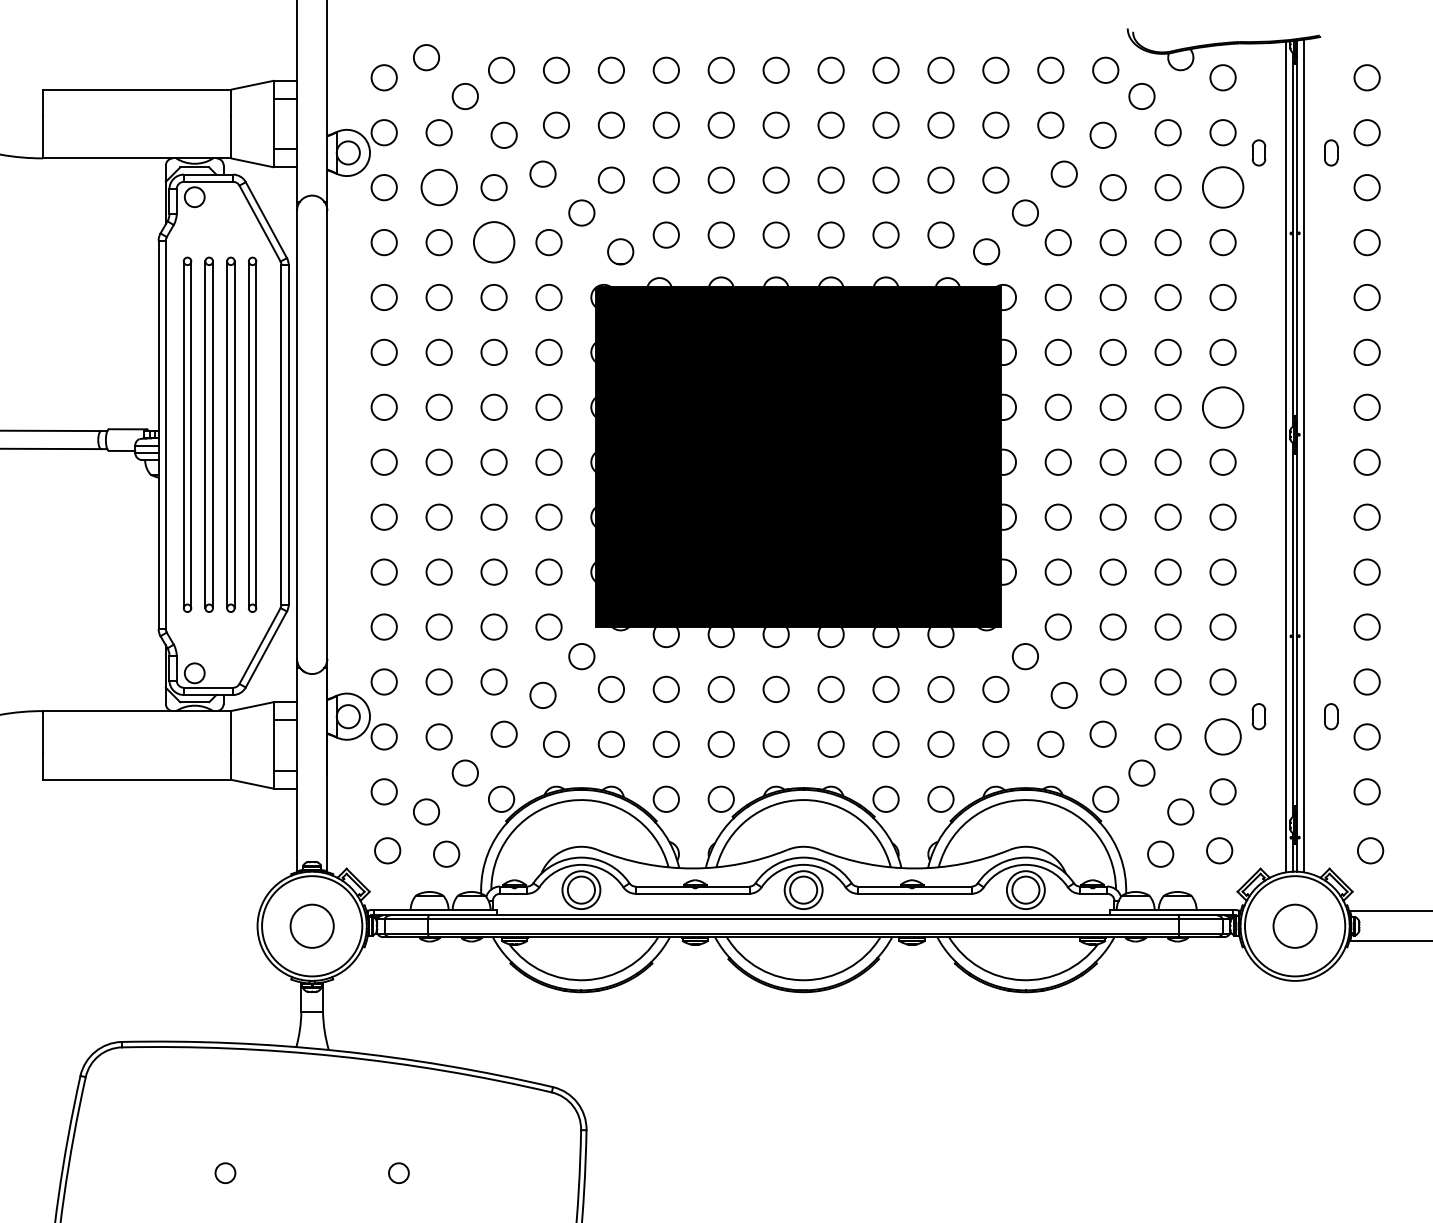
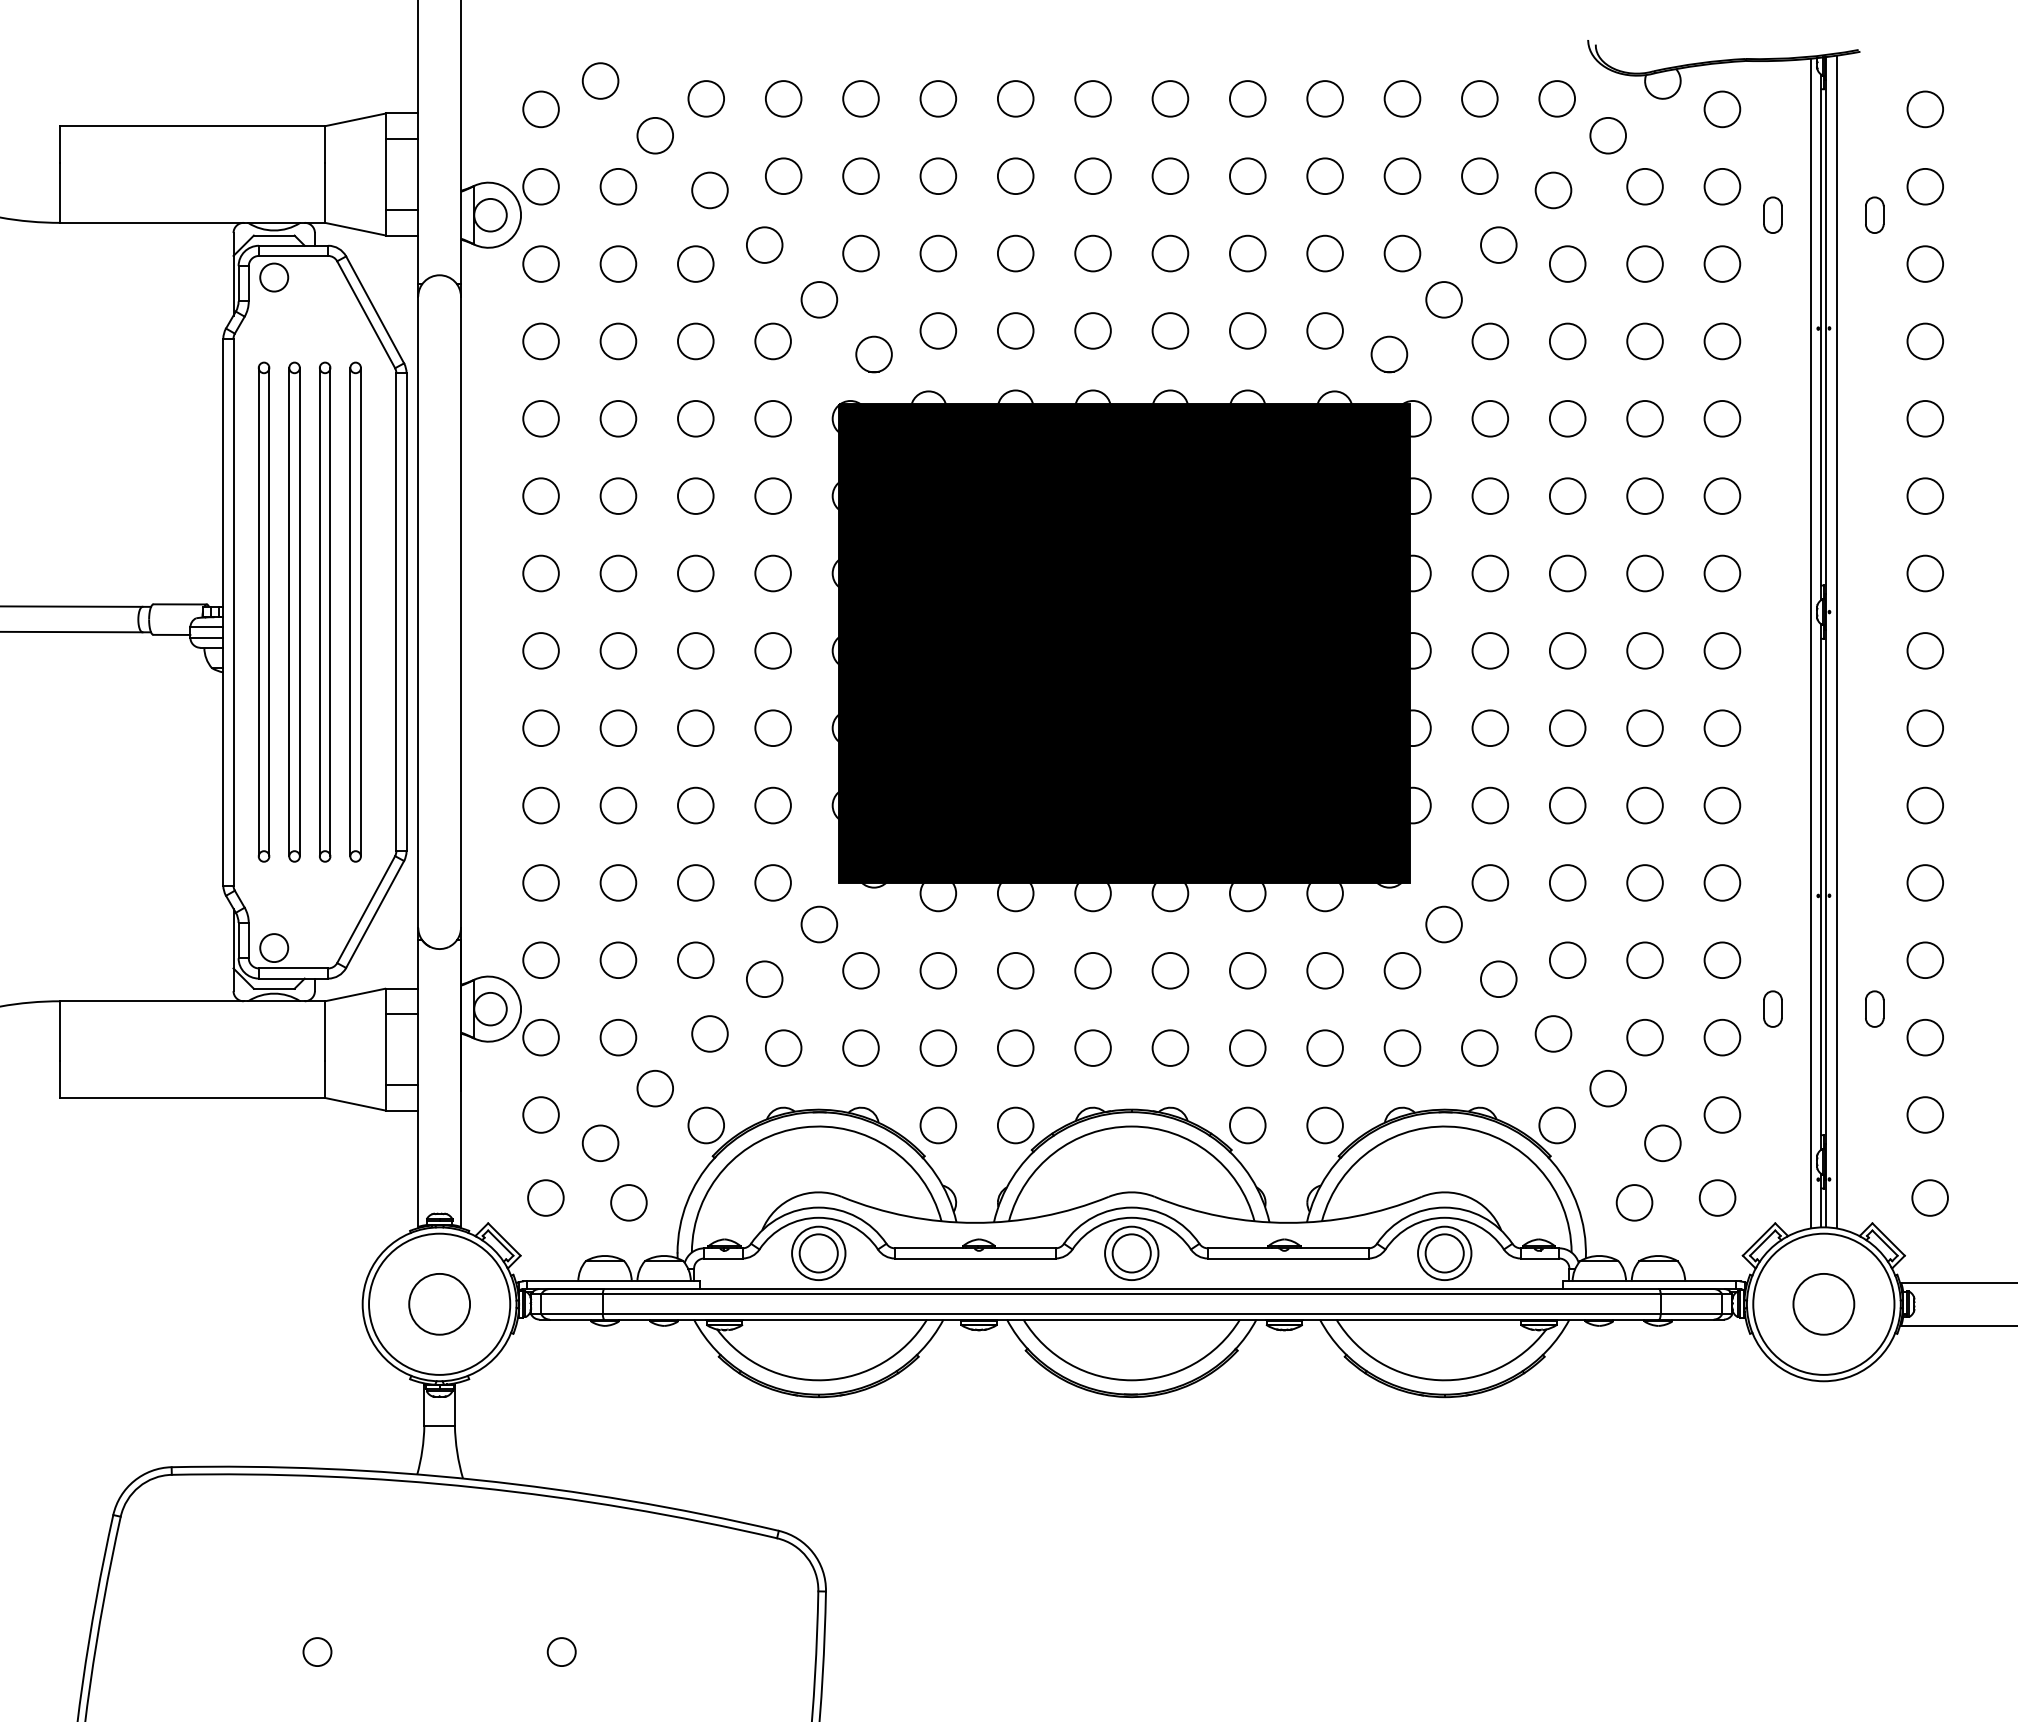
circle: (438, 187) -> (617, 263), size x0.71
circle: (1222, 187) -> (1721, 263), size x0.62
circle: (493, 242) -> (694, 341), size x0.62
circle: (1222, 406) -> (1721, 572), size x0.62
circle: (1222, 736) -> (1721, 1037), size x0.71

